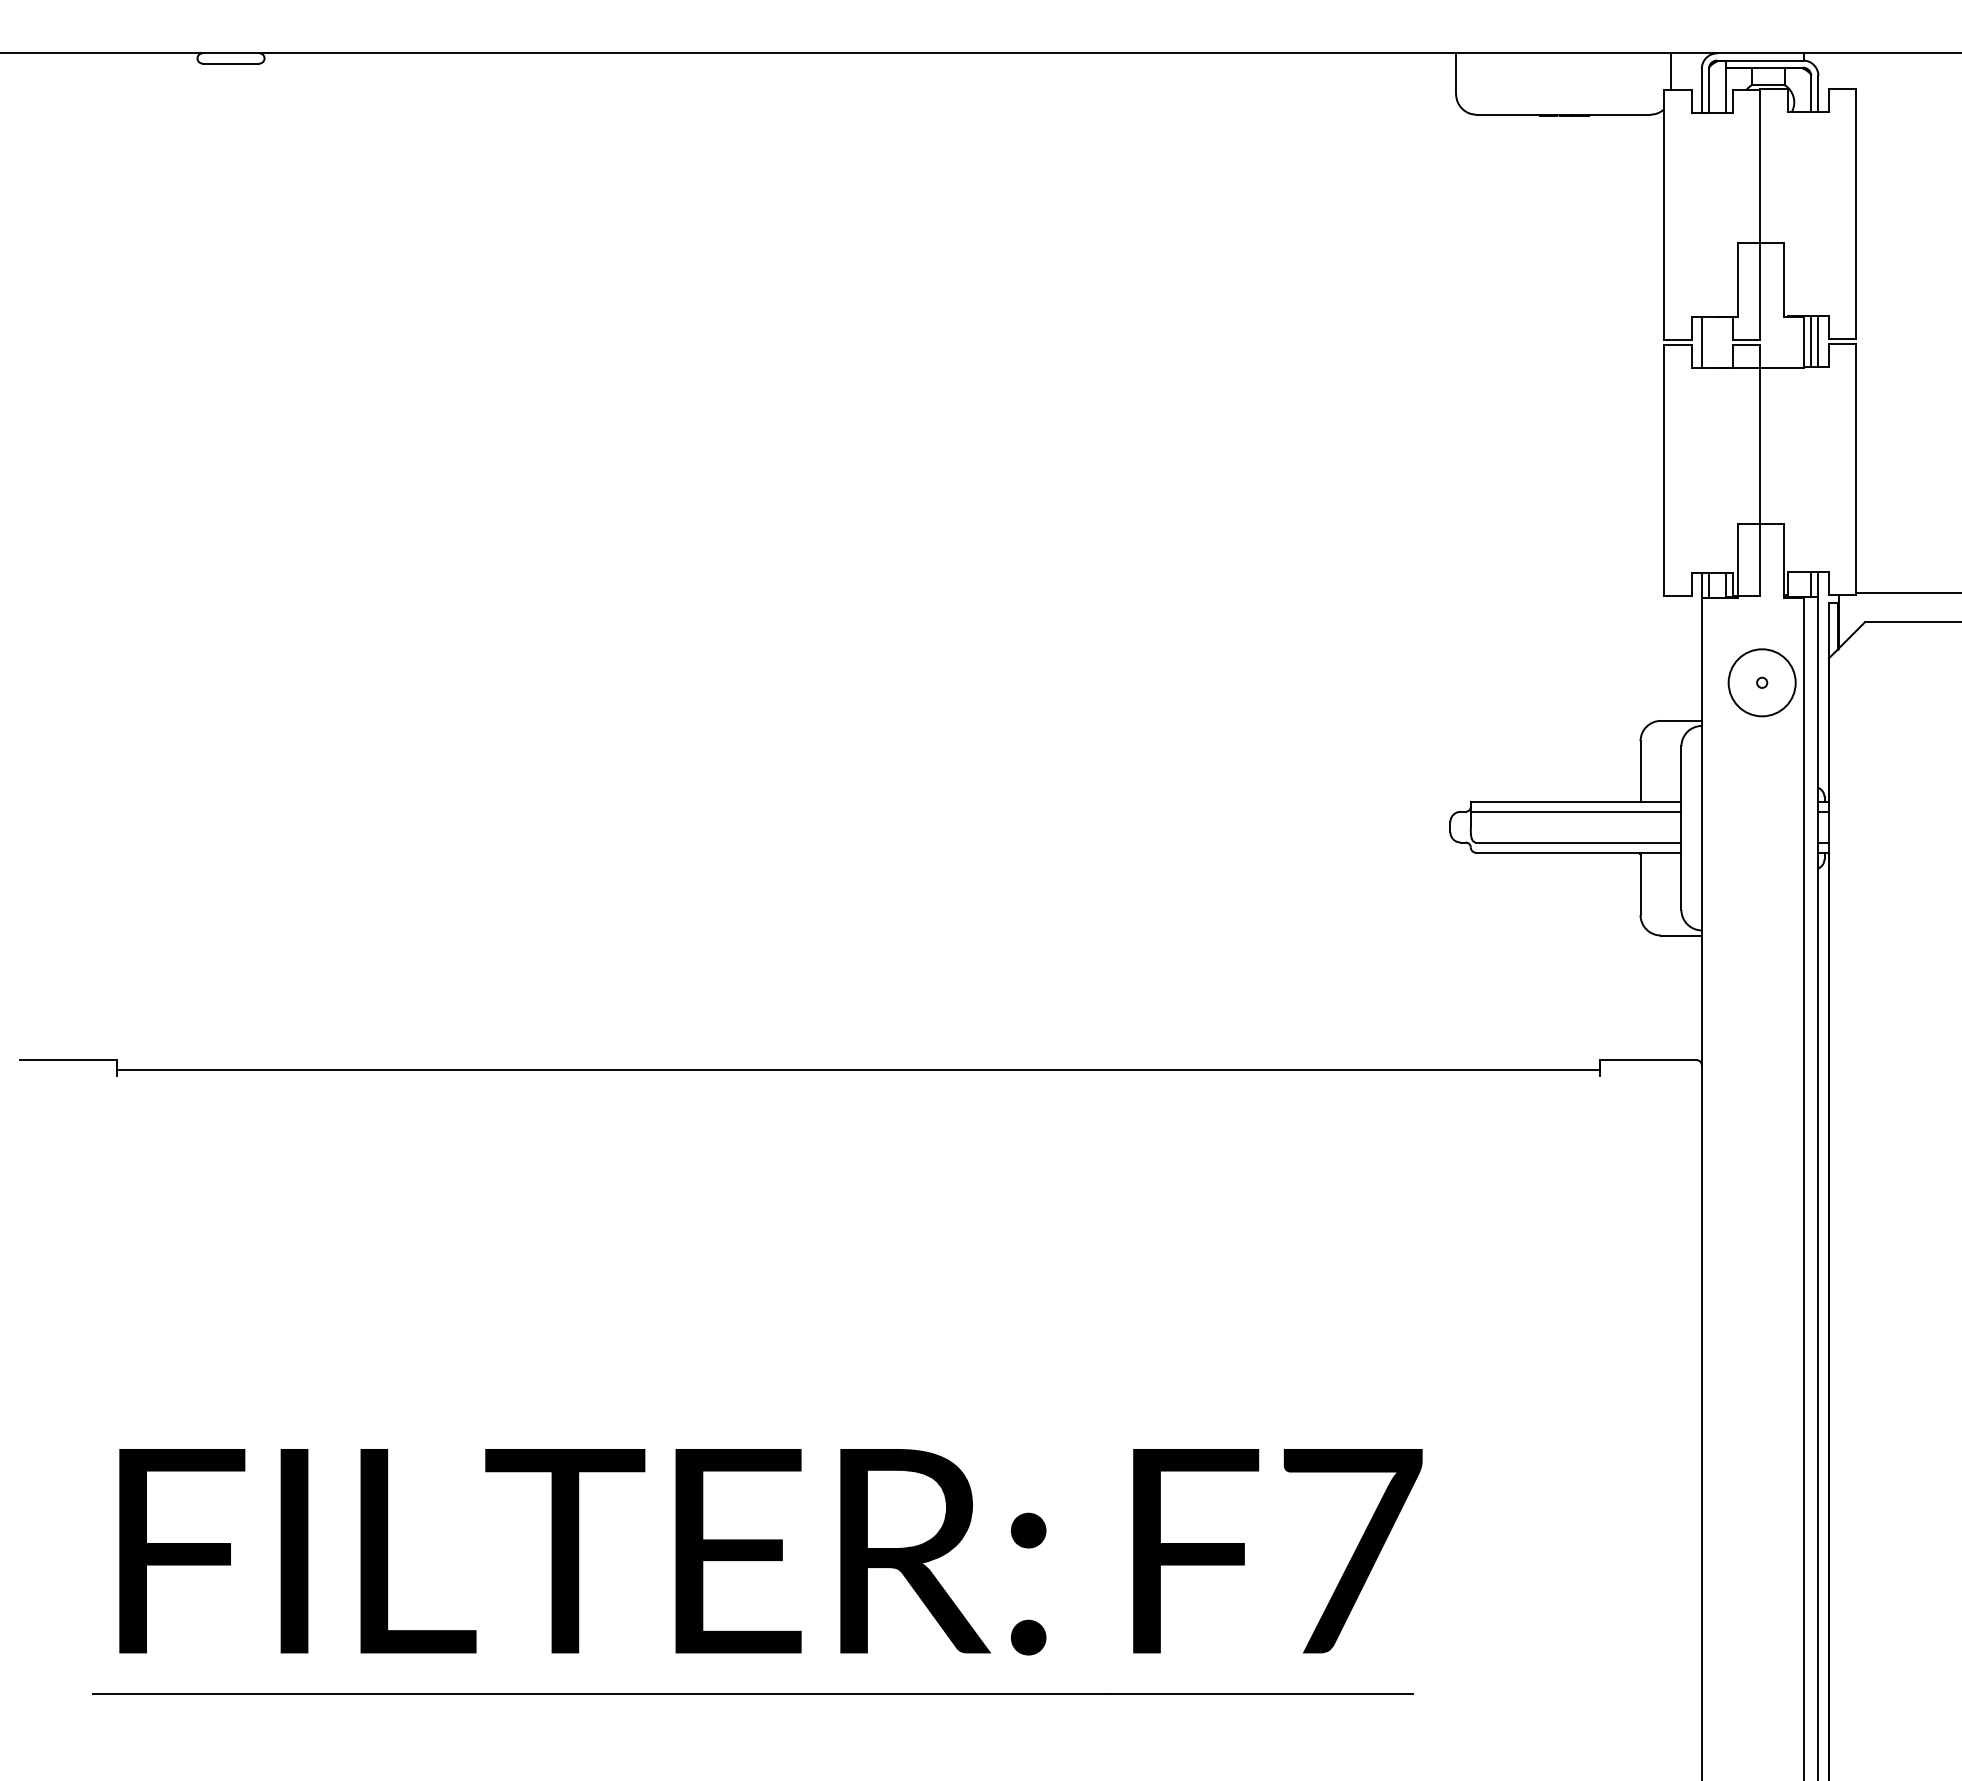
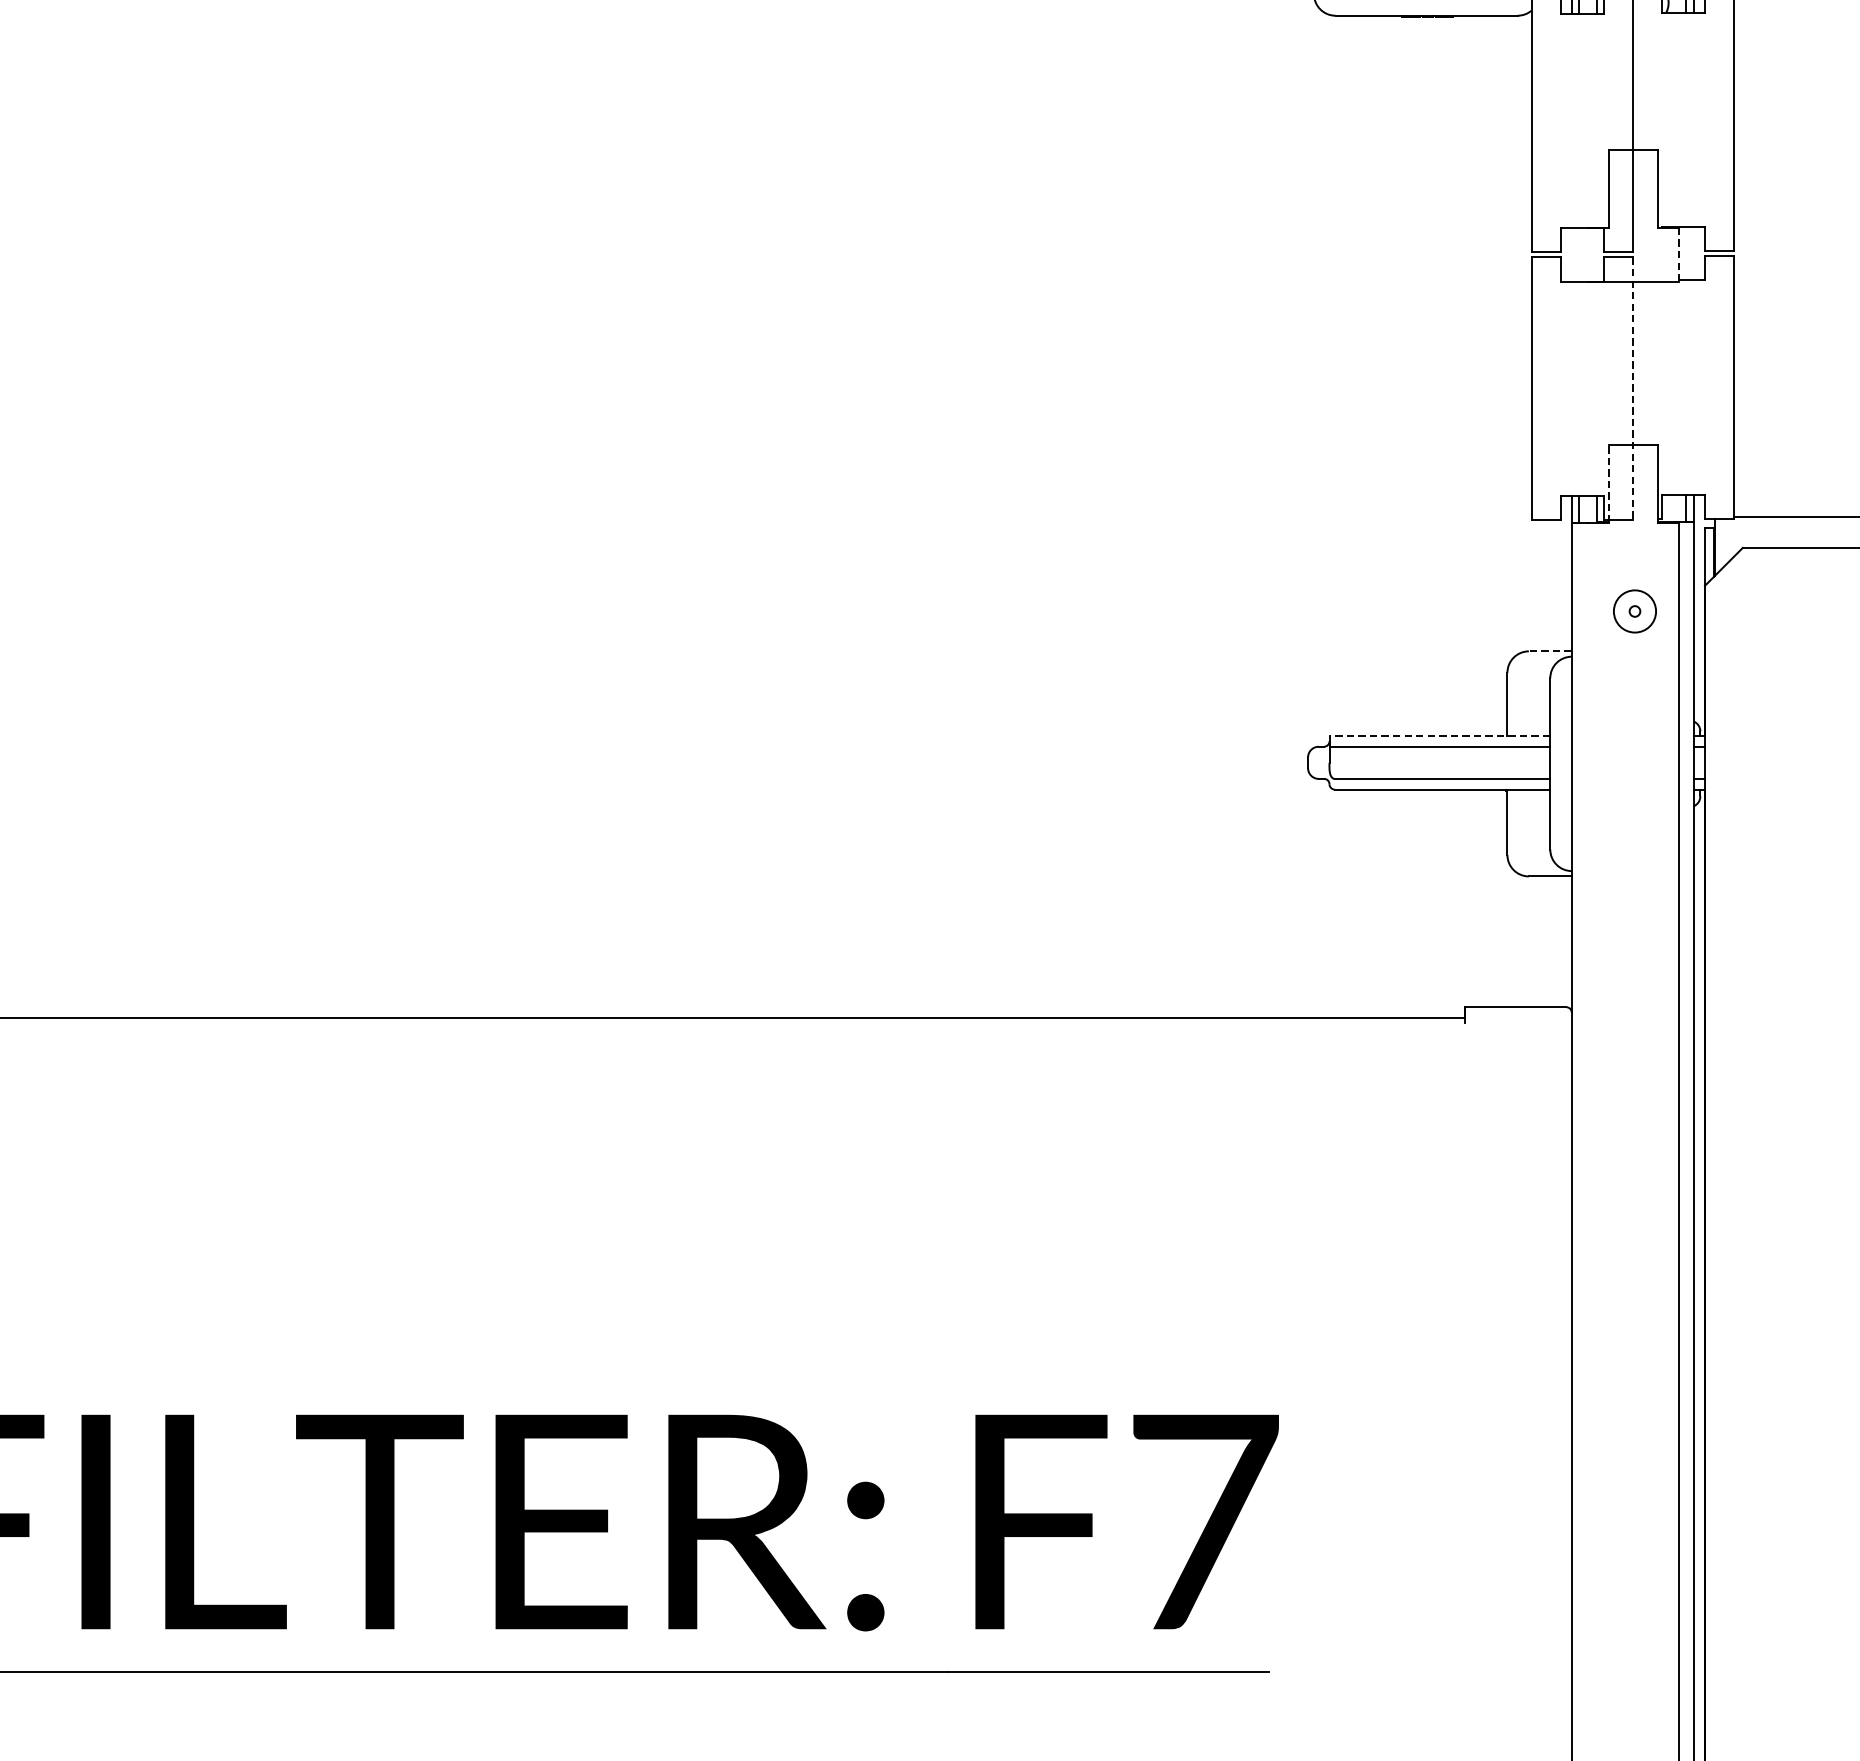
line: (1811, 341) -> (1686, 253), removed
line: (1818, 341) -> (1694, 253), removed
line: (1701, 342) -> (1571, 254), removed
line: (1804, 342) -> (1679, 254), solid -> dashed
line: (1760, 470) -> (1633, 388), solid -> dashed
line: (1737, 560) -> (1609, 483), solid -> dashed
circle: (1761, 682) -> (1634, 611), size x0.6
line: (1680, 720) -> (1549, 650), solid -> dashed
line: (1575, 801) -> (1439, 735), solid -> dashed

